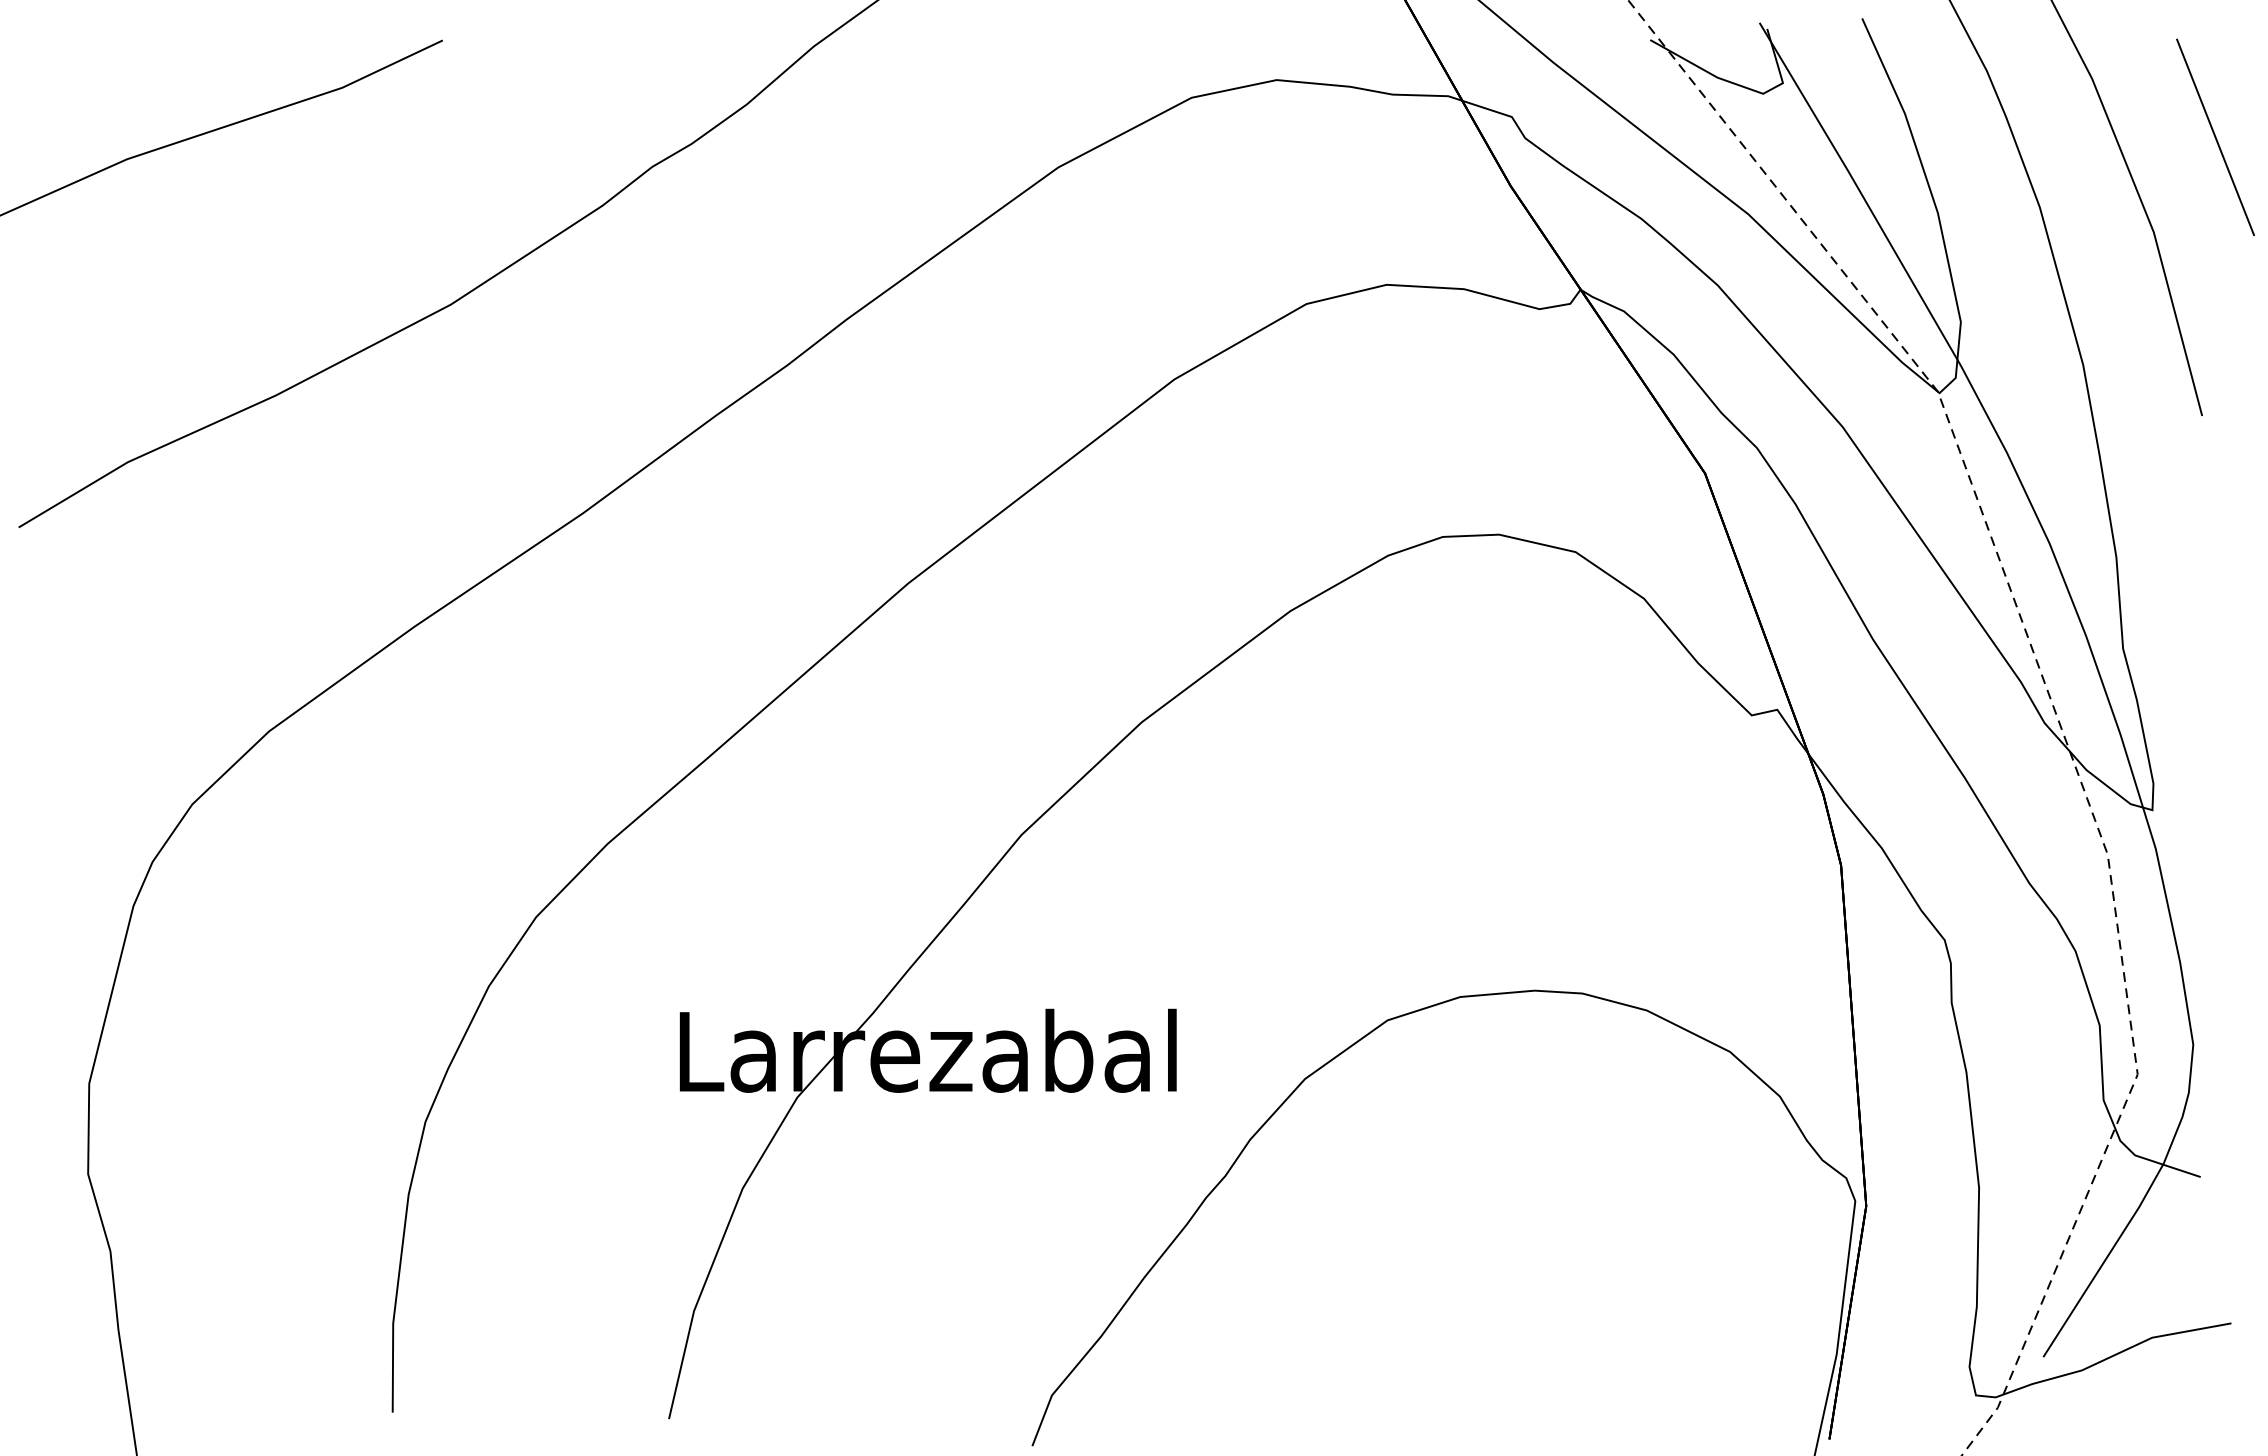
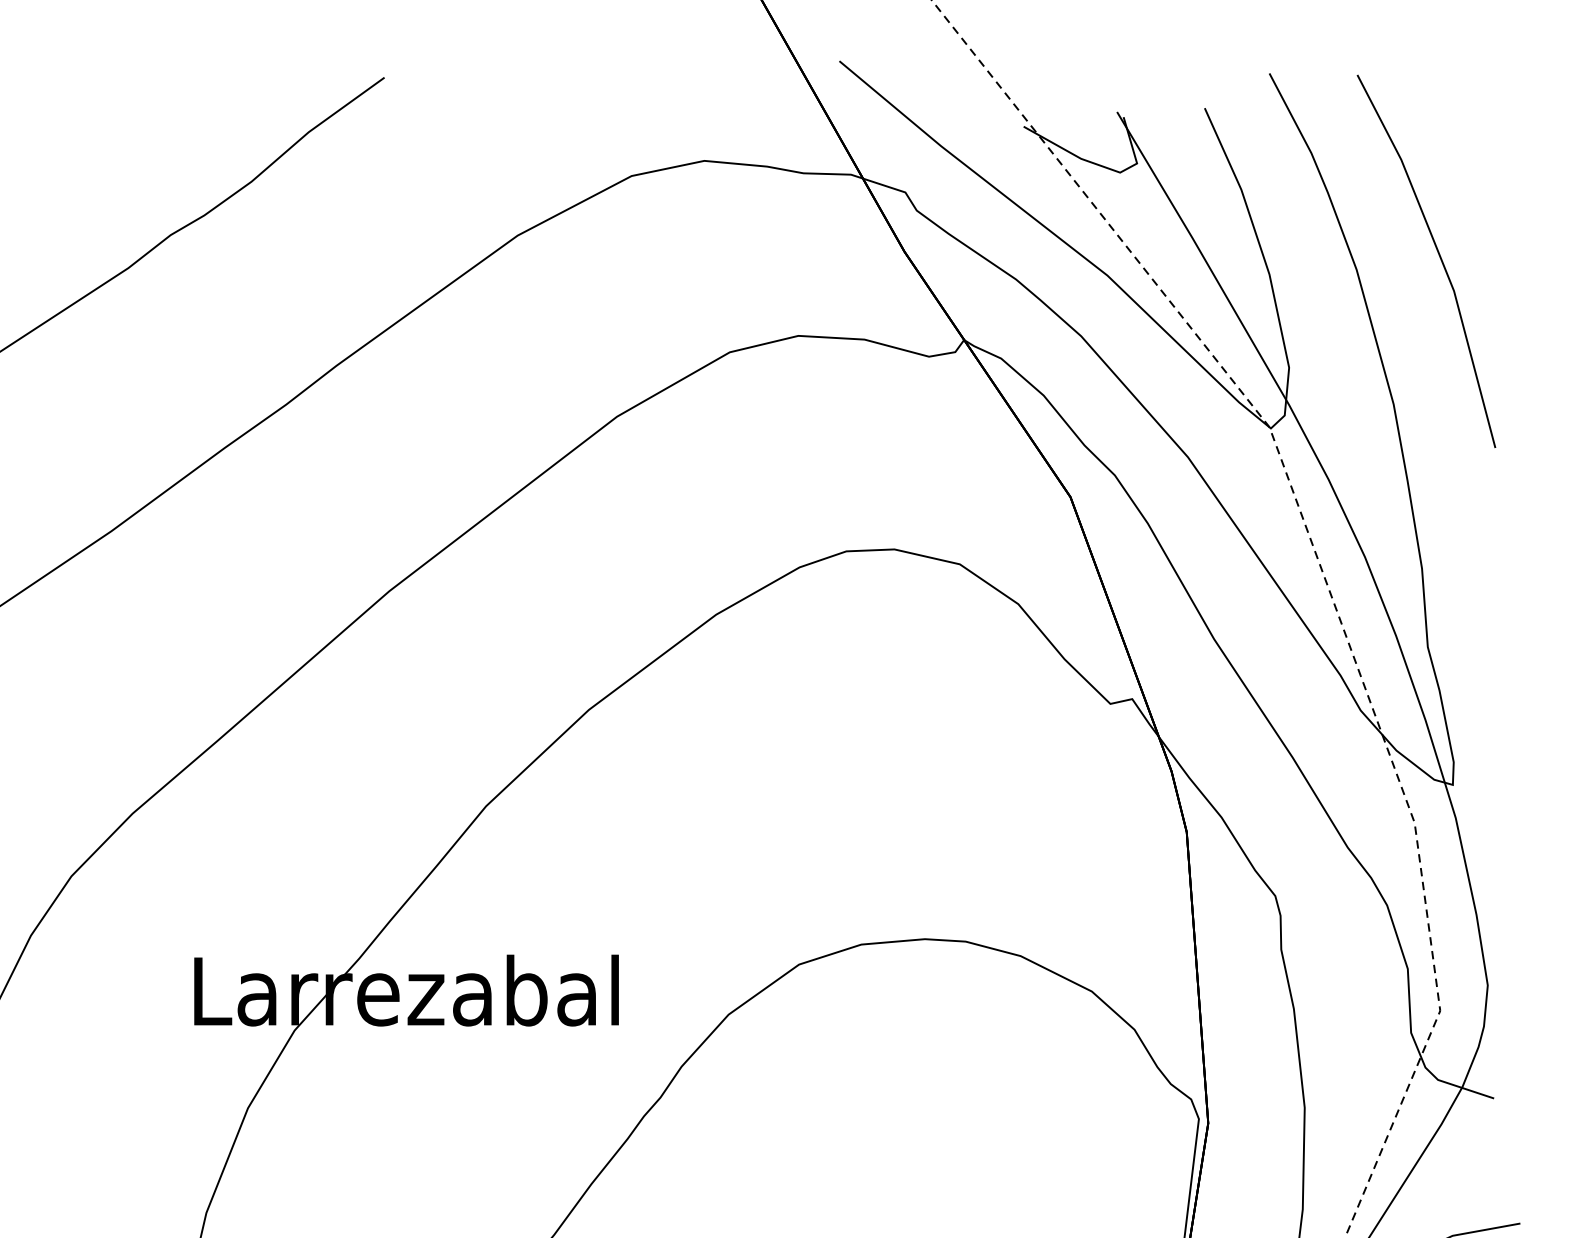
line: (2215, 137) -> (1506, 209), removed

